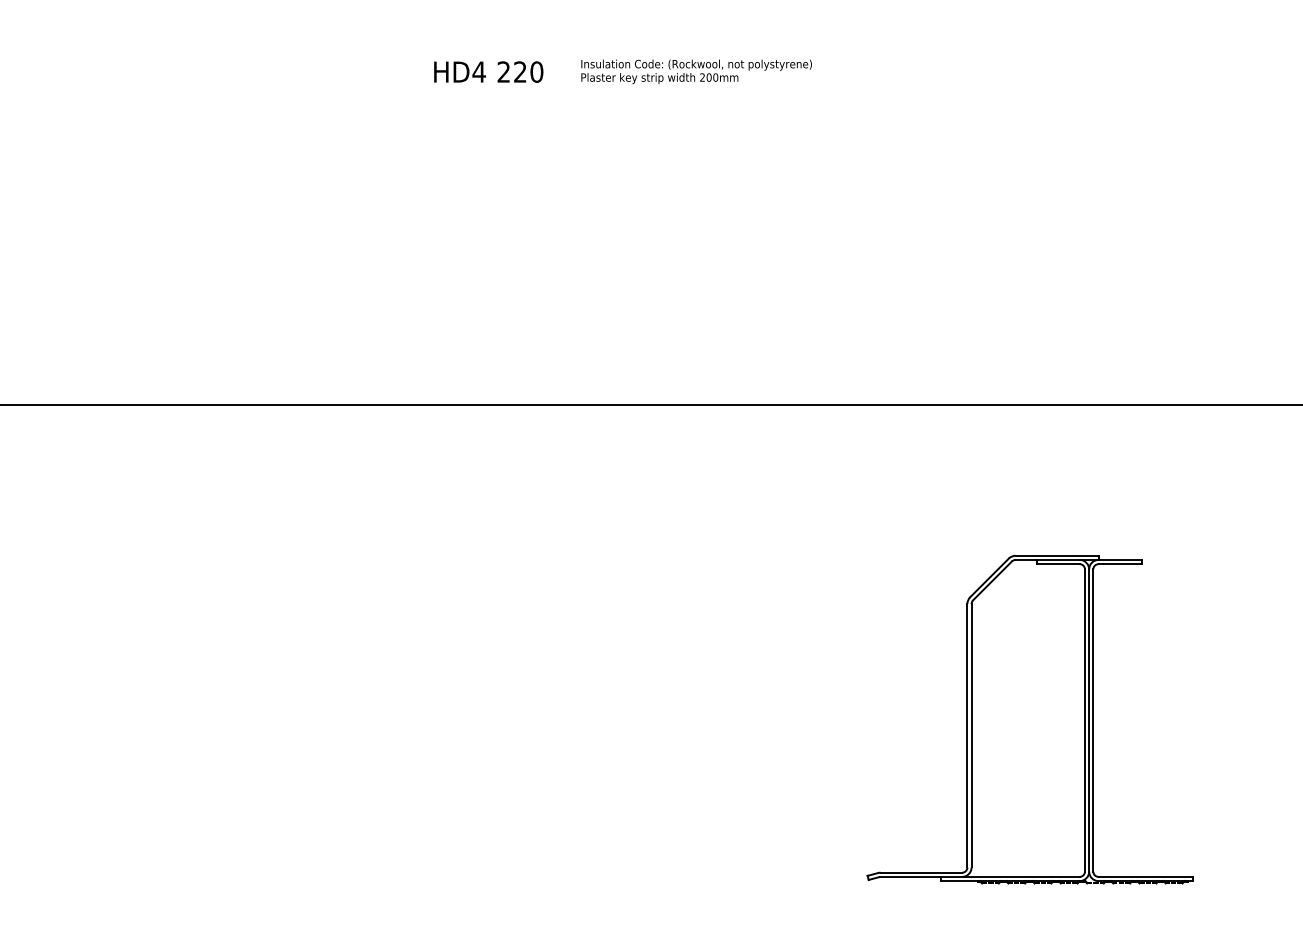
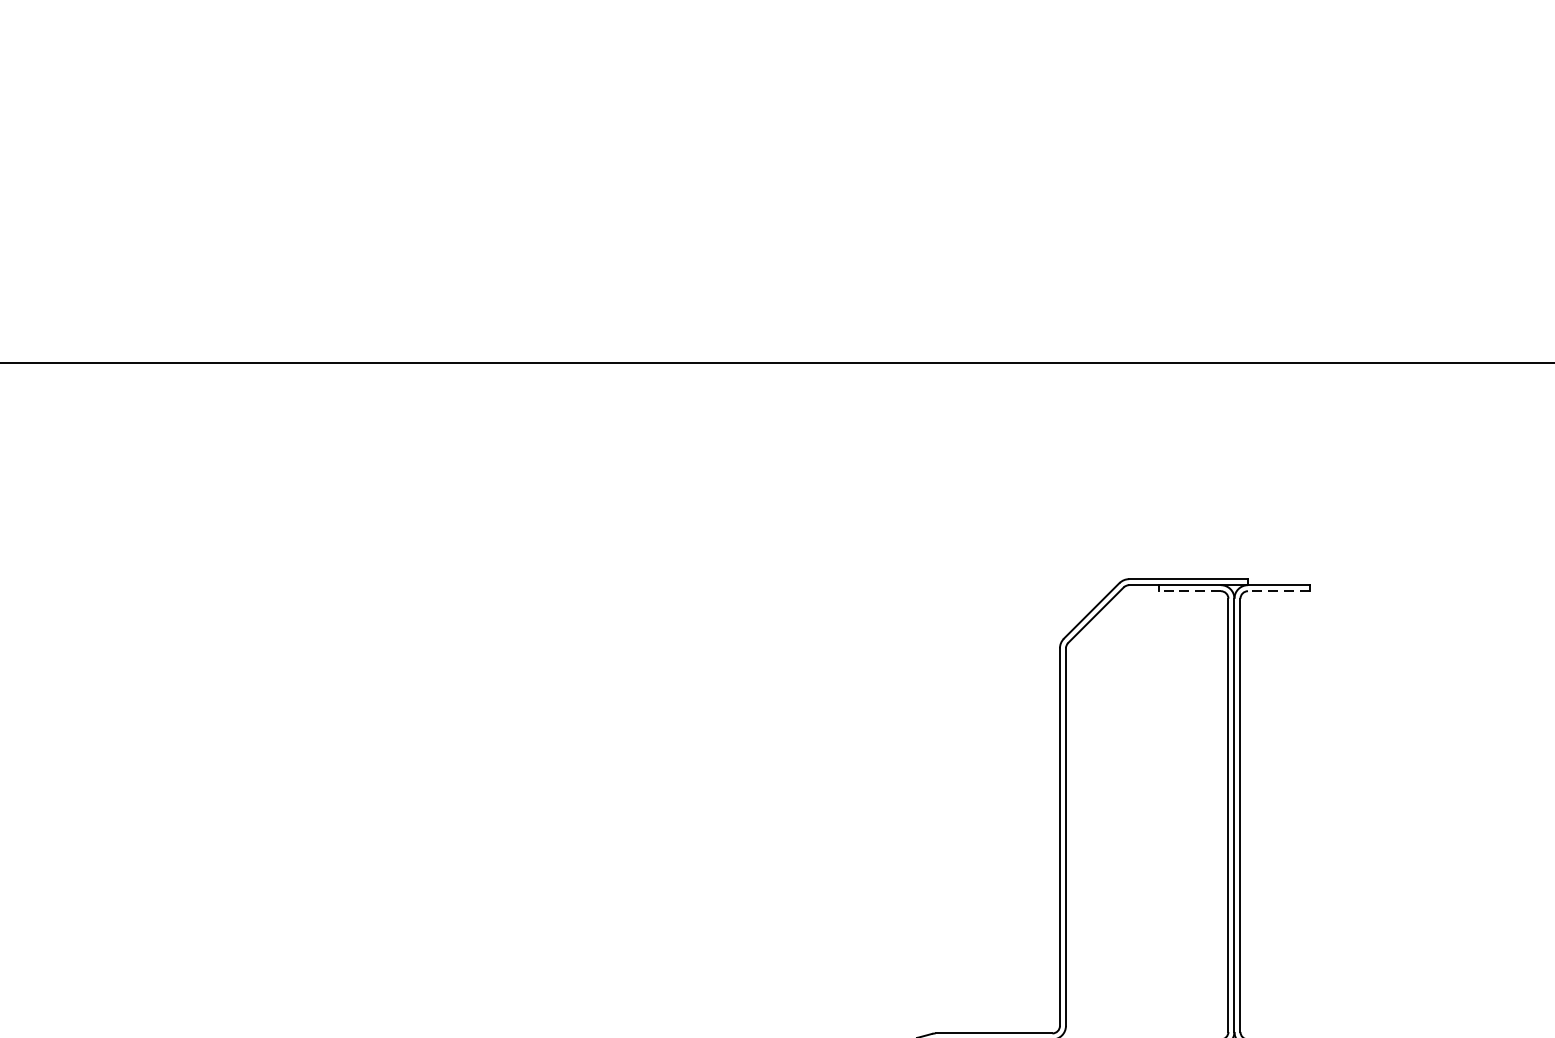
line: (1058, 564) -> (1190, 591), solid -> dashed
line: (1120, 564) -> (1279, 591), solid -> dashed

